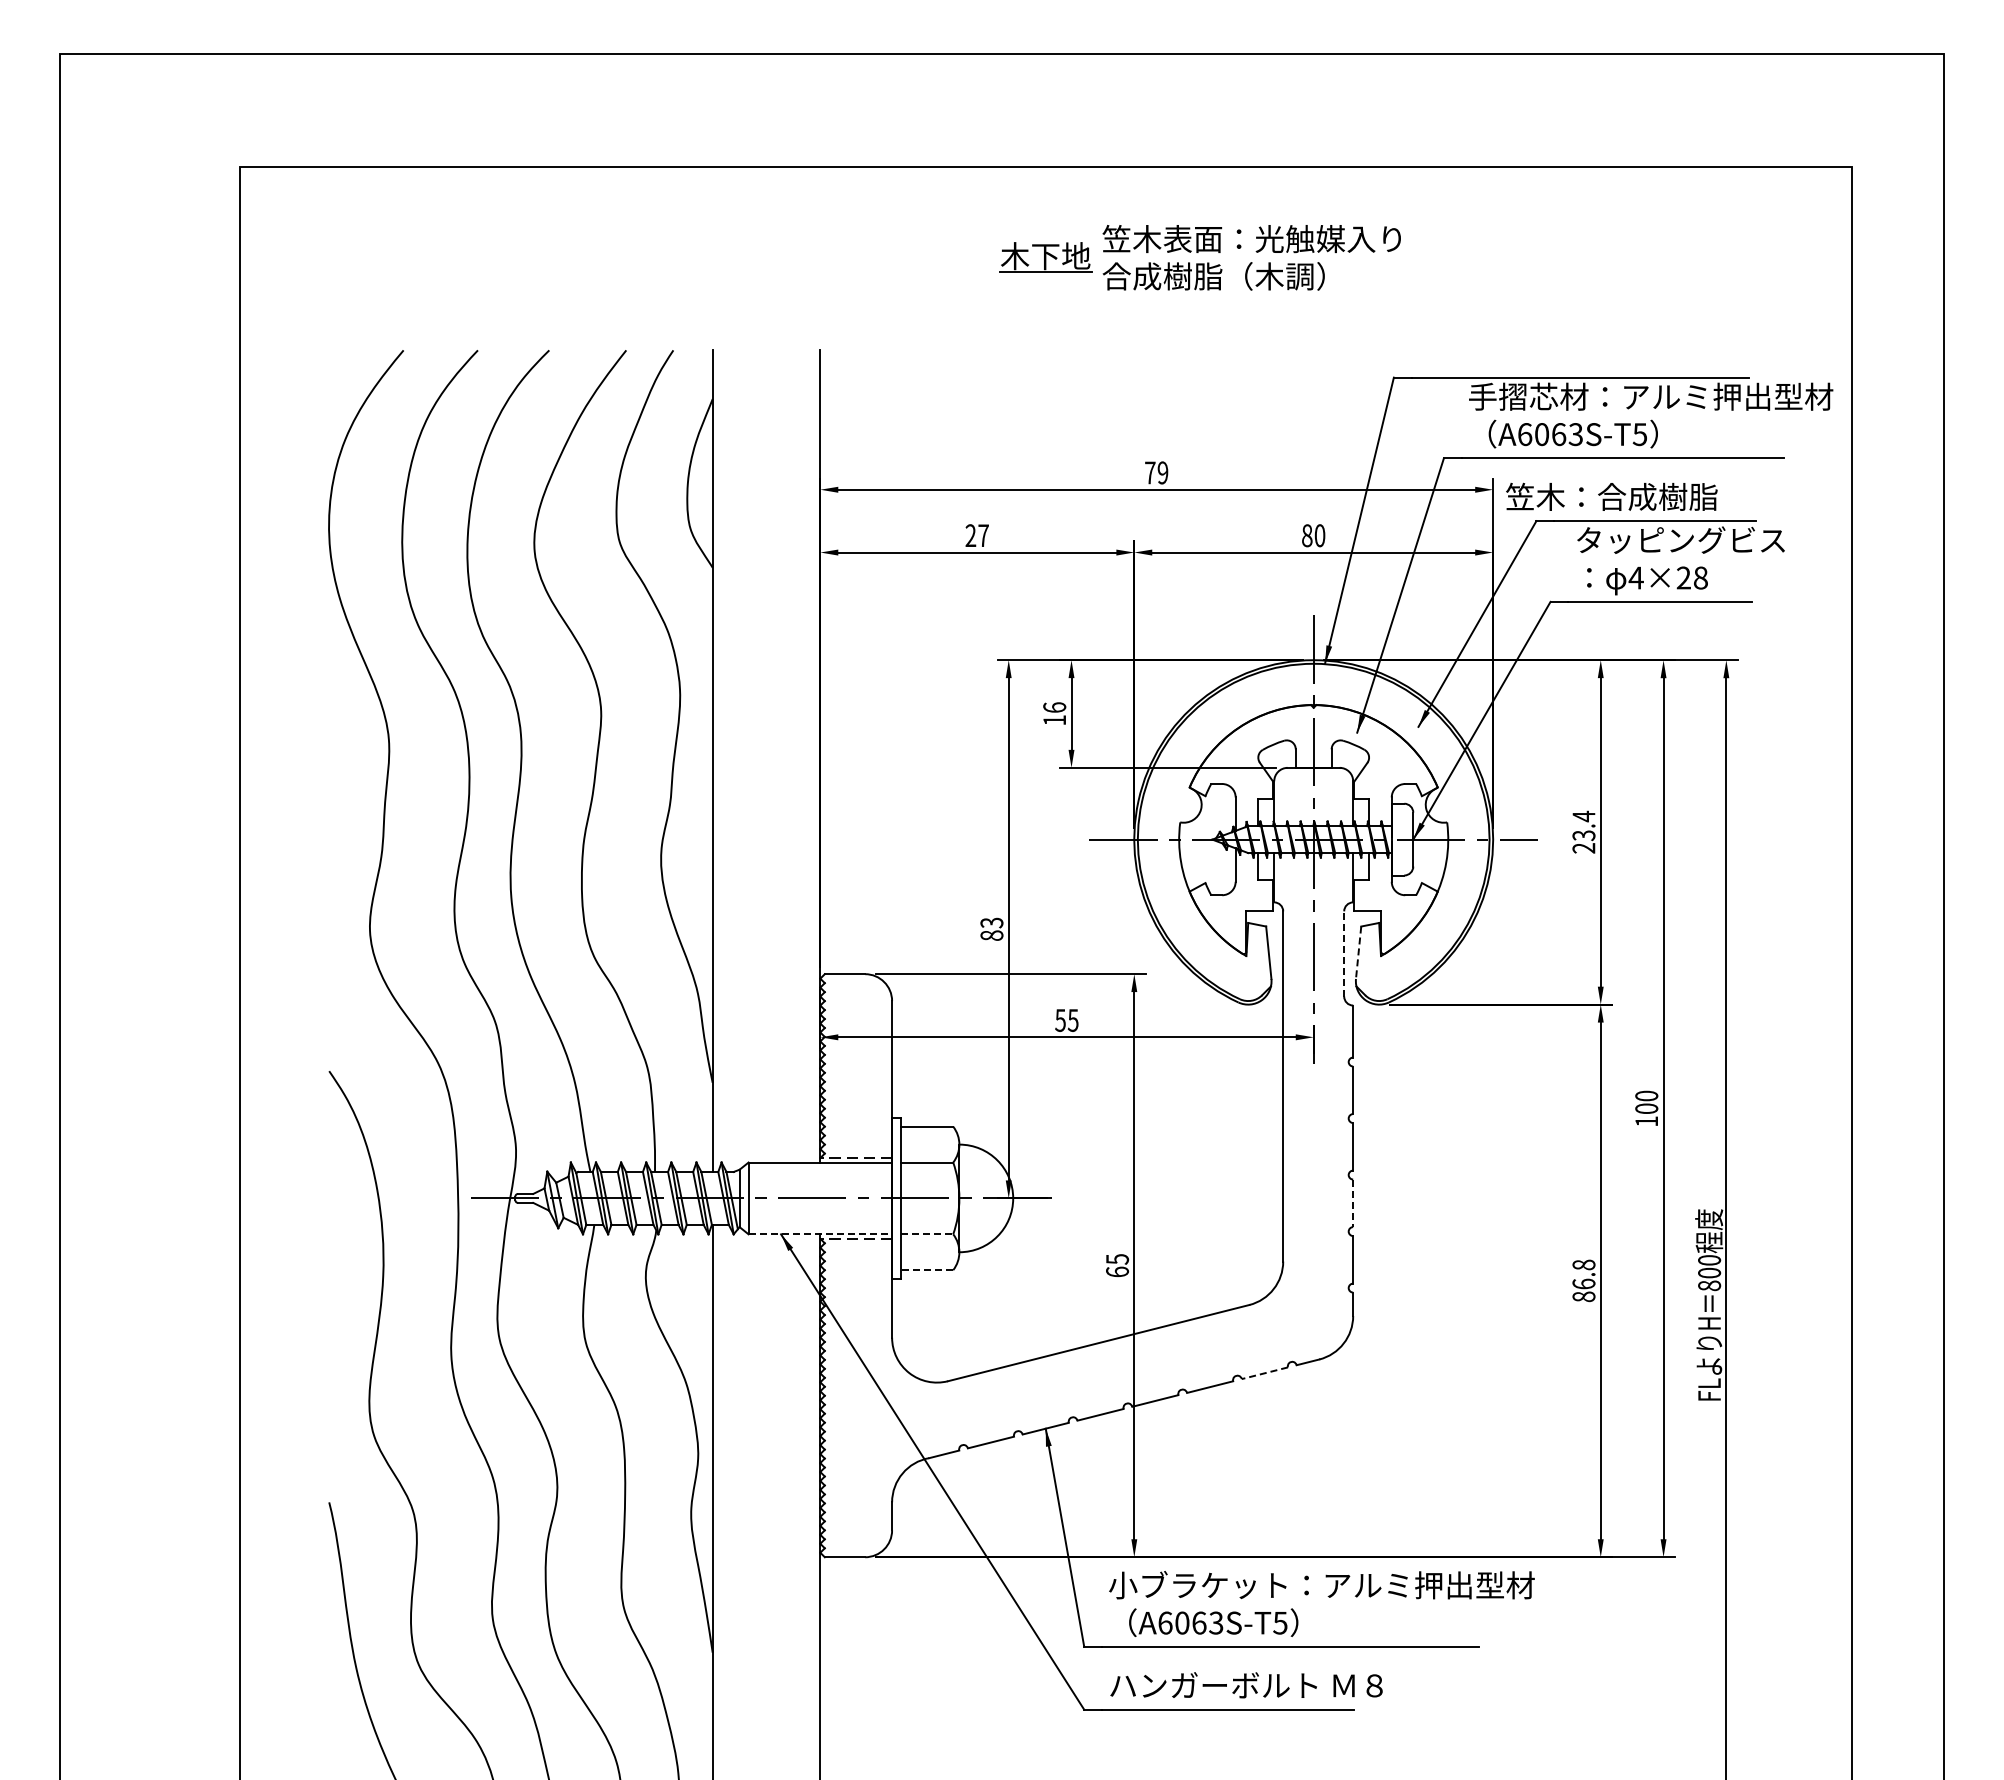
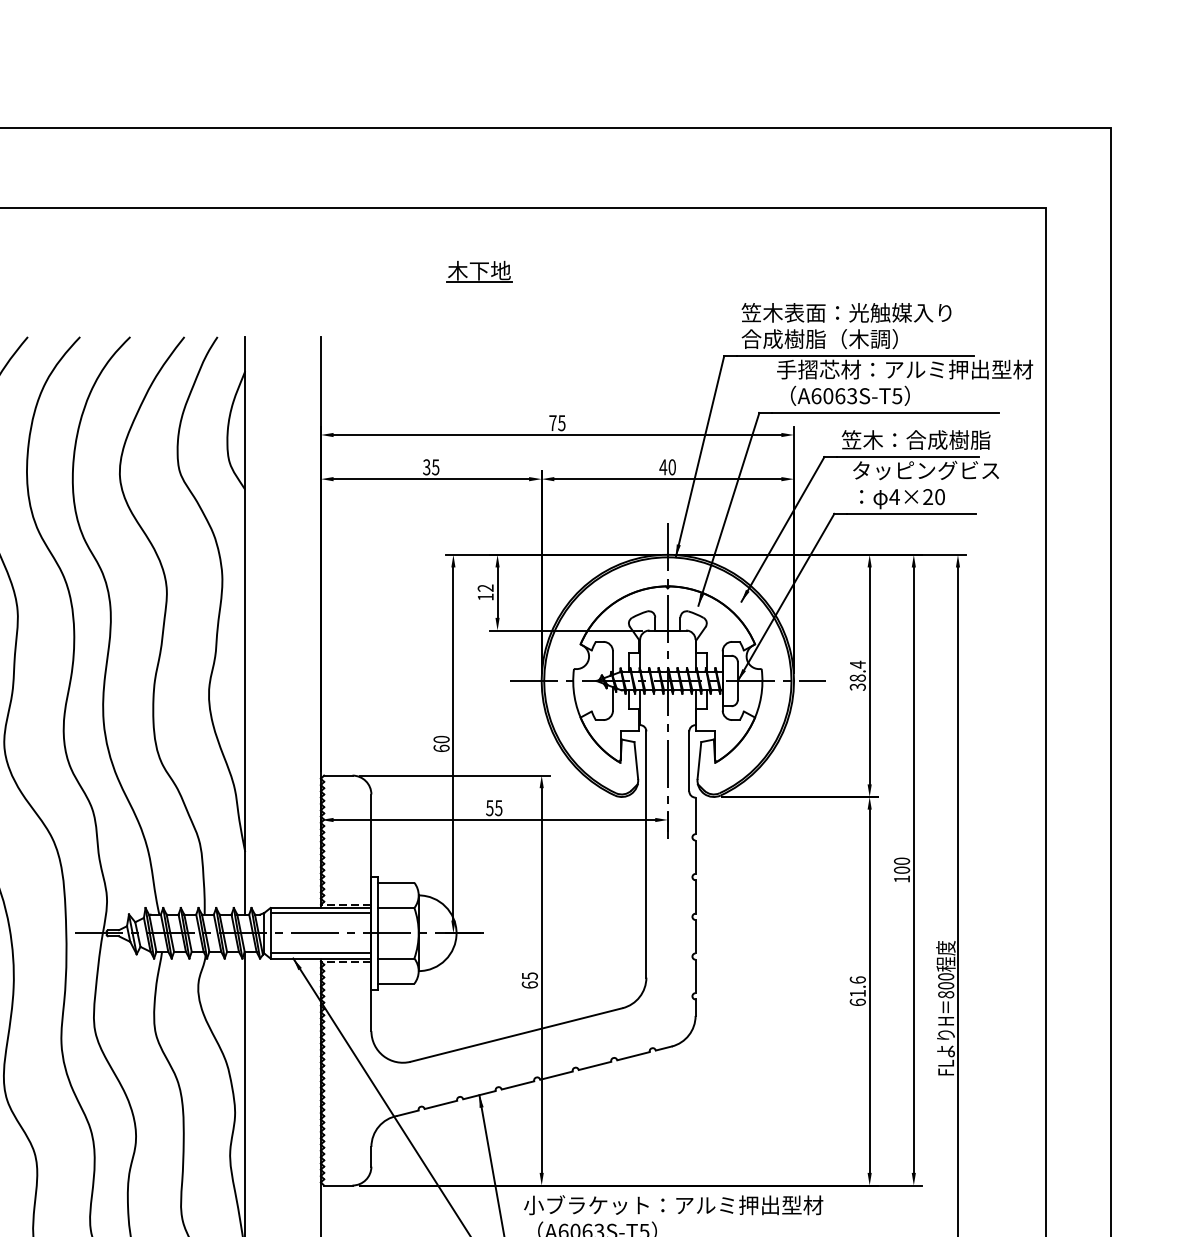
text: (1251, 257) -> (846, 325), moved
text: (1162, 472) -> (561, 422), 79 -> 75
text: (1611, 496) -> (915, 439), moved
text: (976, 535) -> (430, 467), 27 -> 35
text: (1306, 535) -> (662, 467), 80 -> 40
text: (1700, 578) -> (939, 497), 4×28 -> 4×20
text: (1054, 707) -> (485, 588), 16 -> 12
text: (1583, 841) -> (857, 682), 23.4 -> 38.4
text: (991, 928) -> (441, 743), 83 -> 60
line: (1344, 953) -> (689, 761), dashed -> solid
line: (1358, 953) -> (699, 761), dashed -> solid
line: (820, 1169) -> (321, 912), added
line: (1353, 1203) -> (695, 936), dashed -> solid
line: (820, 1227) -> (321, 953), added
line: (820, 1234) -> (321, 958), dashed -> solid
line: (927, 1234) -> (396, 958), dashed -> solid
line: (926, 1270) -> (395, 983), dashed -> solid
text: (1583, 1280) -> (857, 990), 86.8 -> 61.6
line: (1264, 1373) -> (633, 1056), dashed -> solid

